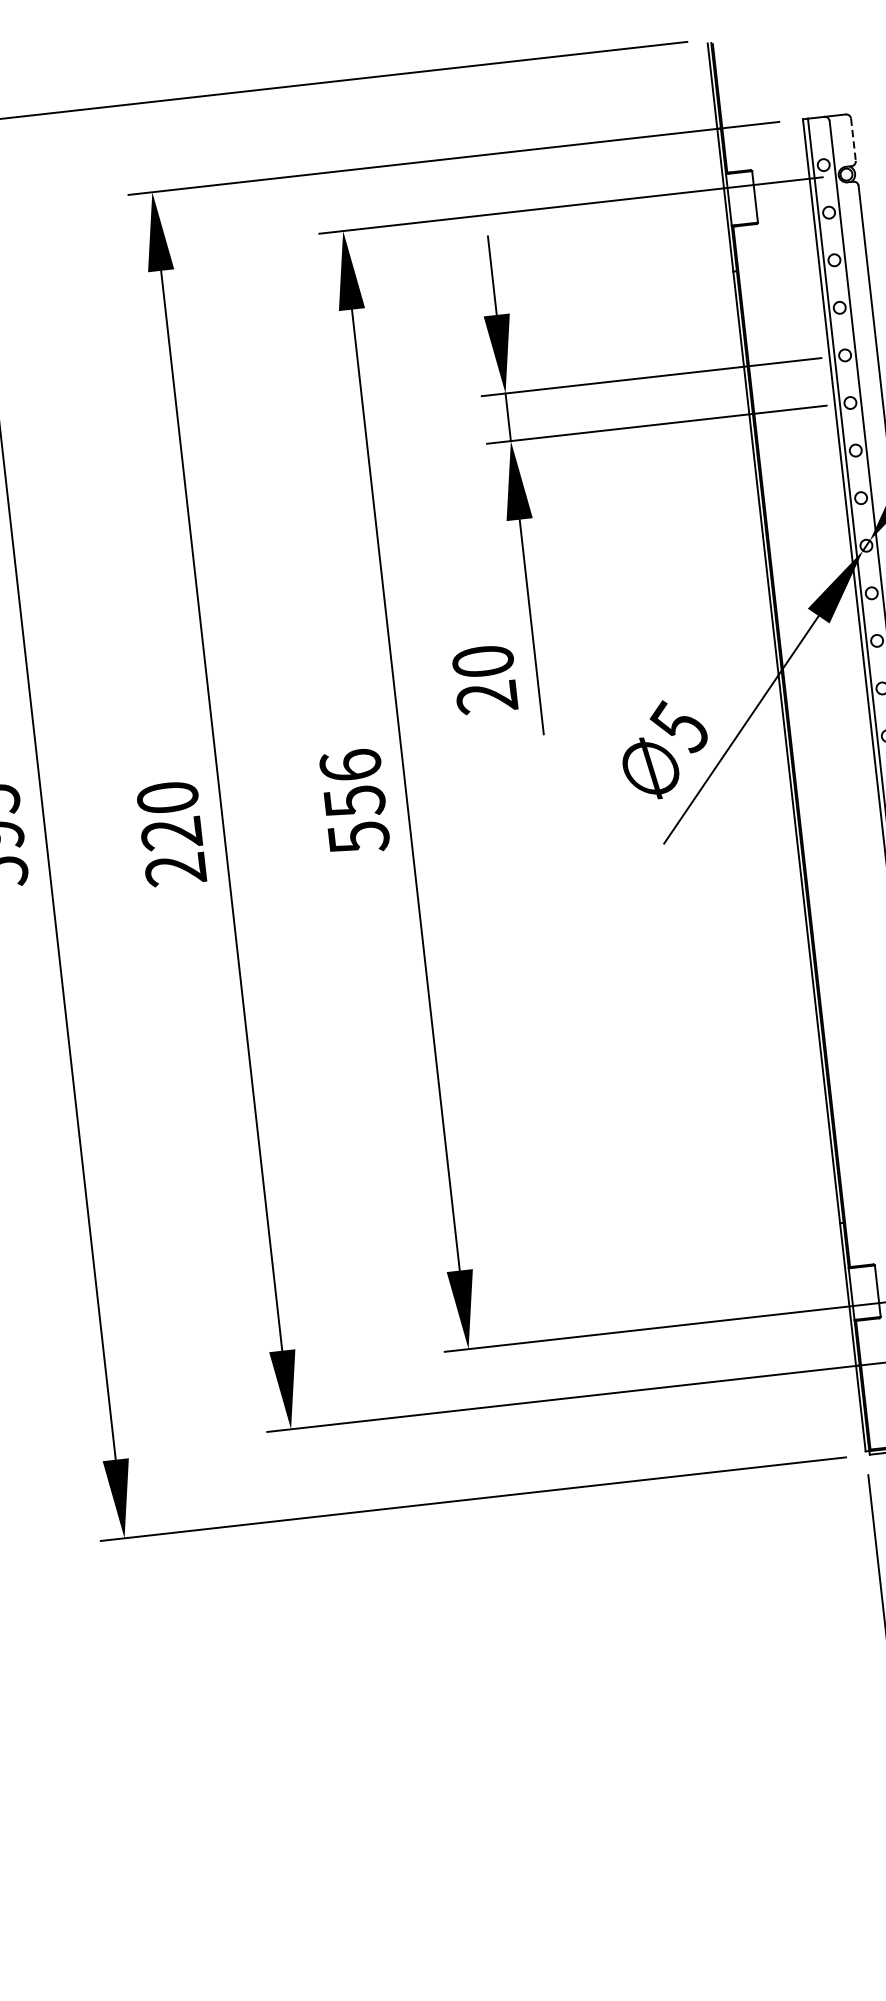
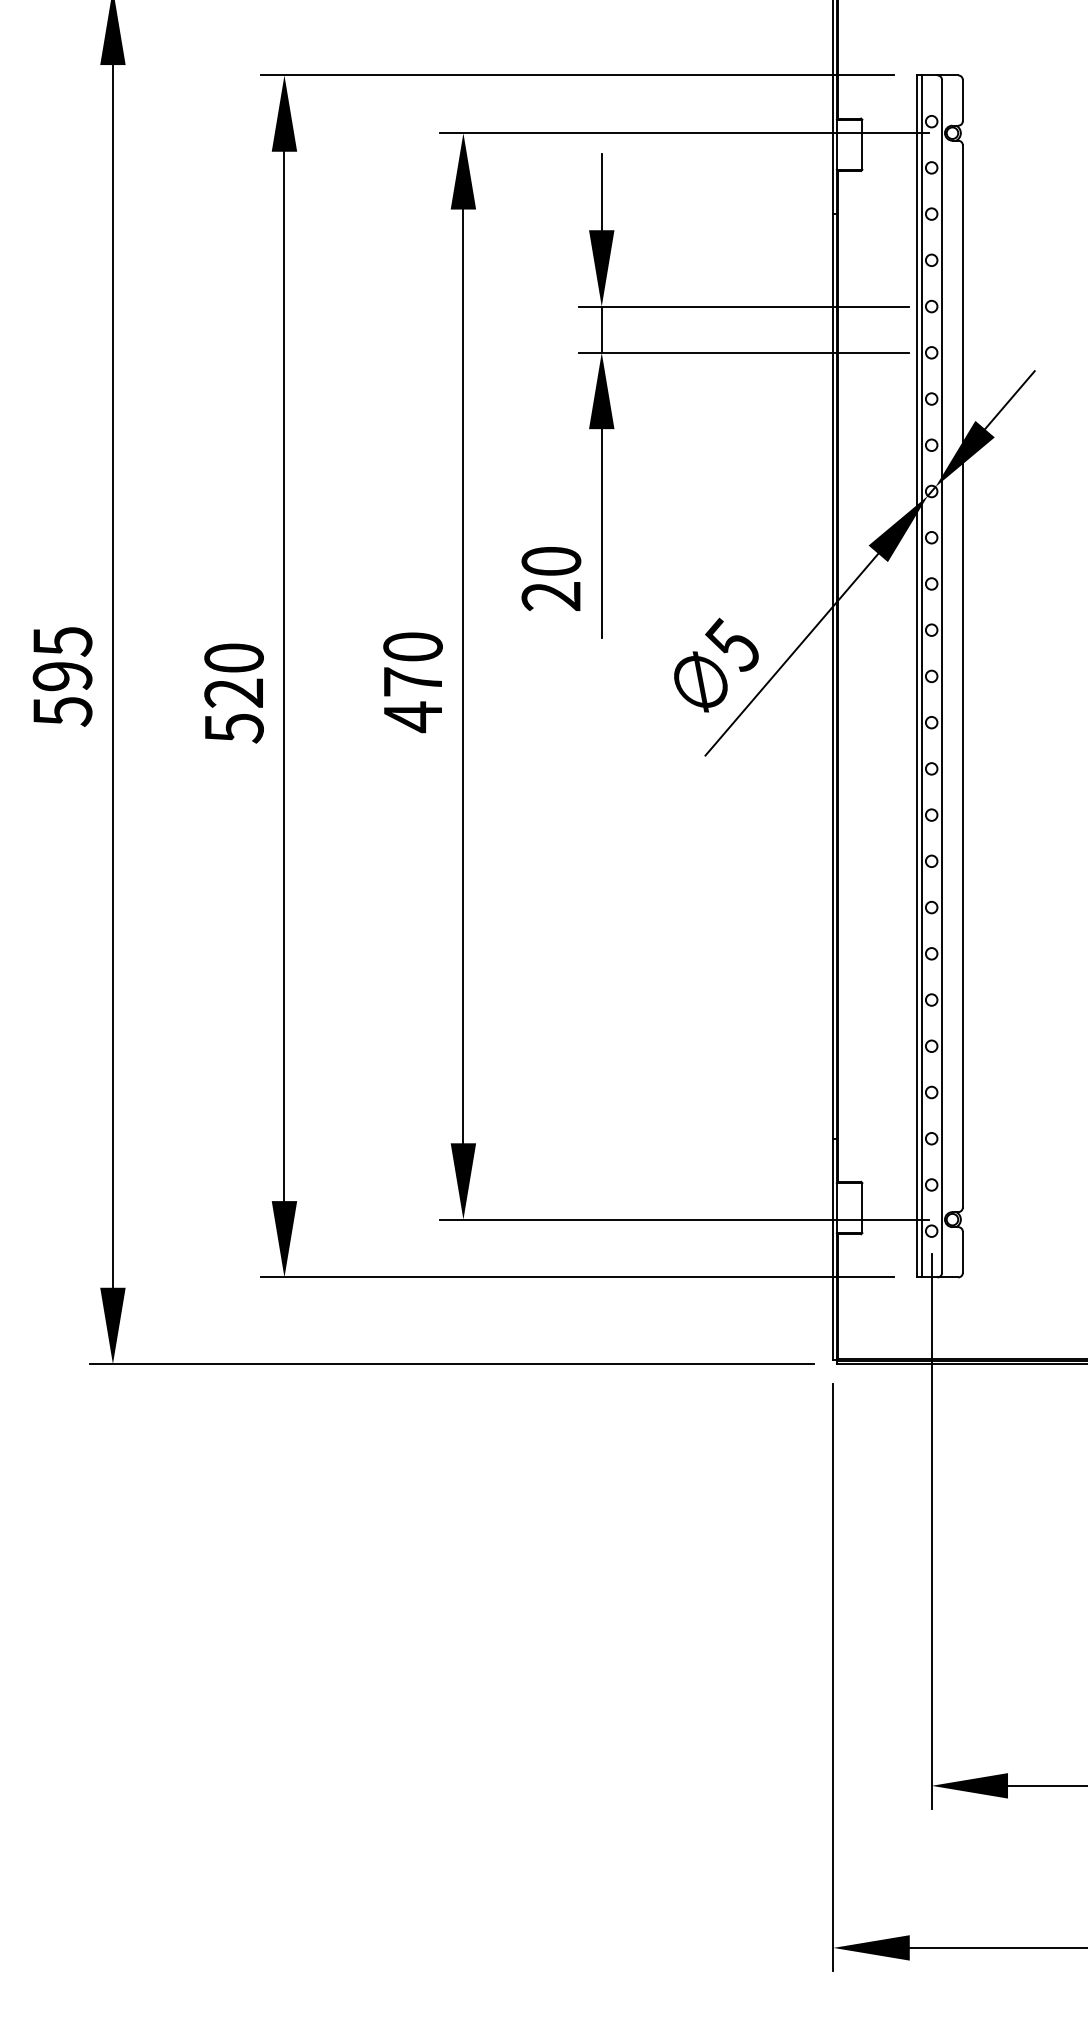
line: (853, 139) -> (962, 100), dashed -> solid
text: (354, 802) -> (412, 682), 556 -> 470
text: (175, 870) -> (233, 728), 220 -> 520

